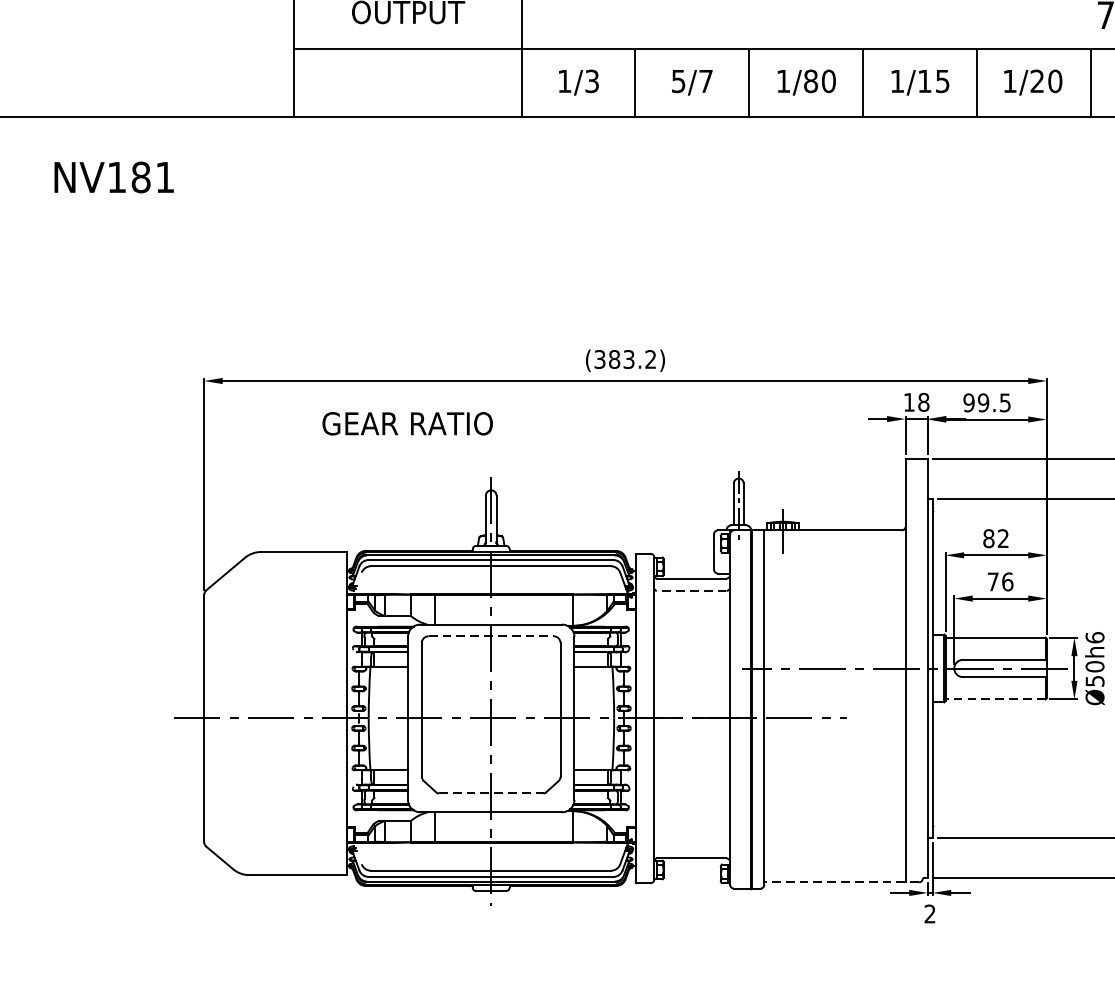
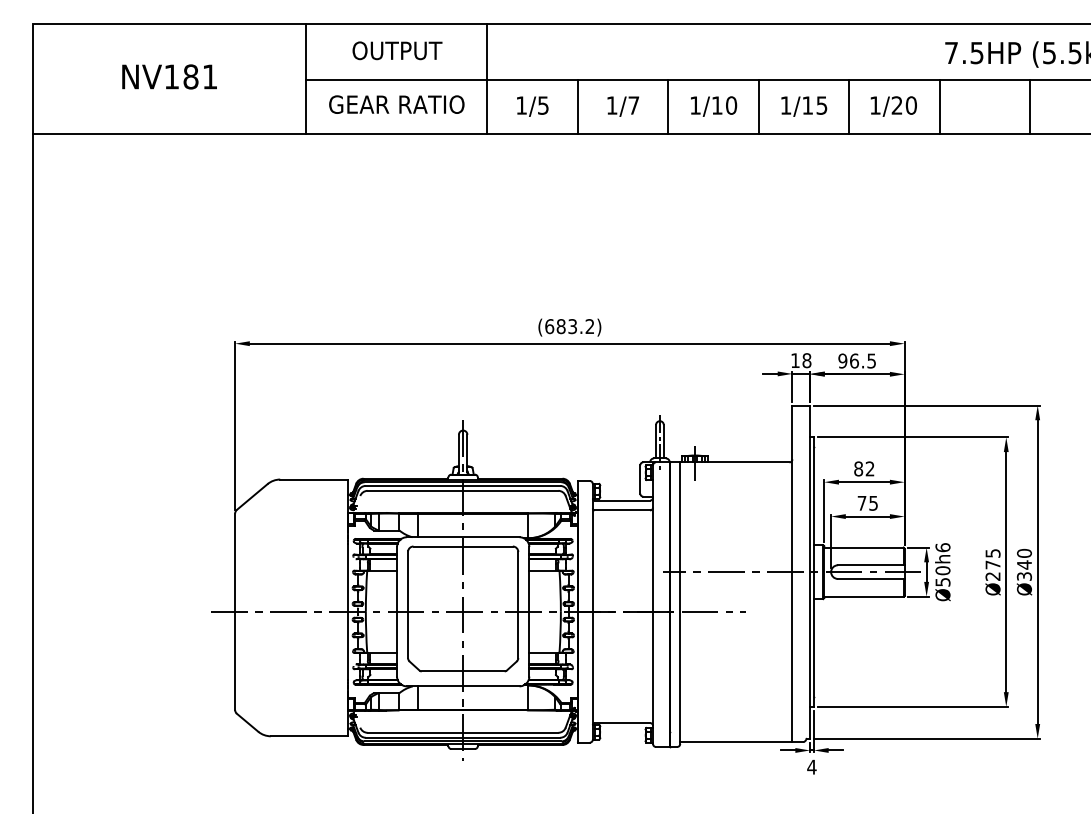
text: (592, 81) -> (543, 105), 1/3 -> 1/5
text: (677, 81) -> (611, 105), 5/7 -> 1/7
text: (810, 81) -> (716, 105), 1/80 -> 1/10
text: (114, 176) -> (169, 76), moved
text: (599, 359) -> (549, 326), (383.2) -> (683.2)
text: (982, 402) -> (853, 360), 99.5 -> 96.5
text: (407, 423) -> (396, 104), moved
text: (1007, 580) -> (873, 502), 76 -> 75
line: (691, 590) -> (622, 510), dashed -> solid
line: (491, 636) -> (463, 546), dashed -> solid
line: (995, 699) -> (863, 596), dashed -> solid
line: (491, 793) -> (463, 671), dashed -> solid
line: (841, 882) -> (741, 742), dashed -> solid
text: (929, 913) -> (811, 766), 2 -> 4

